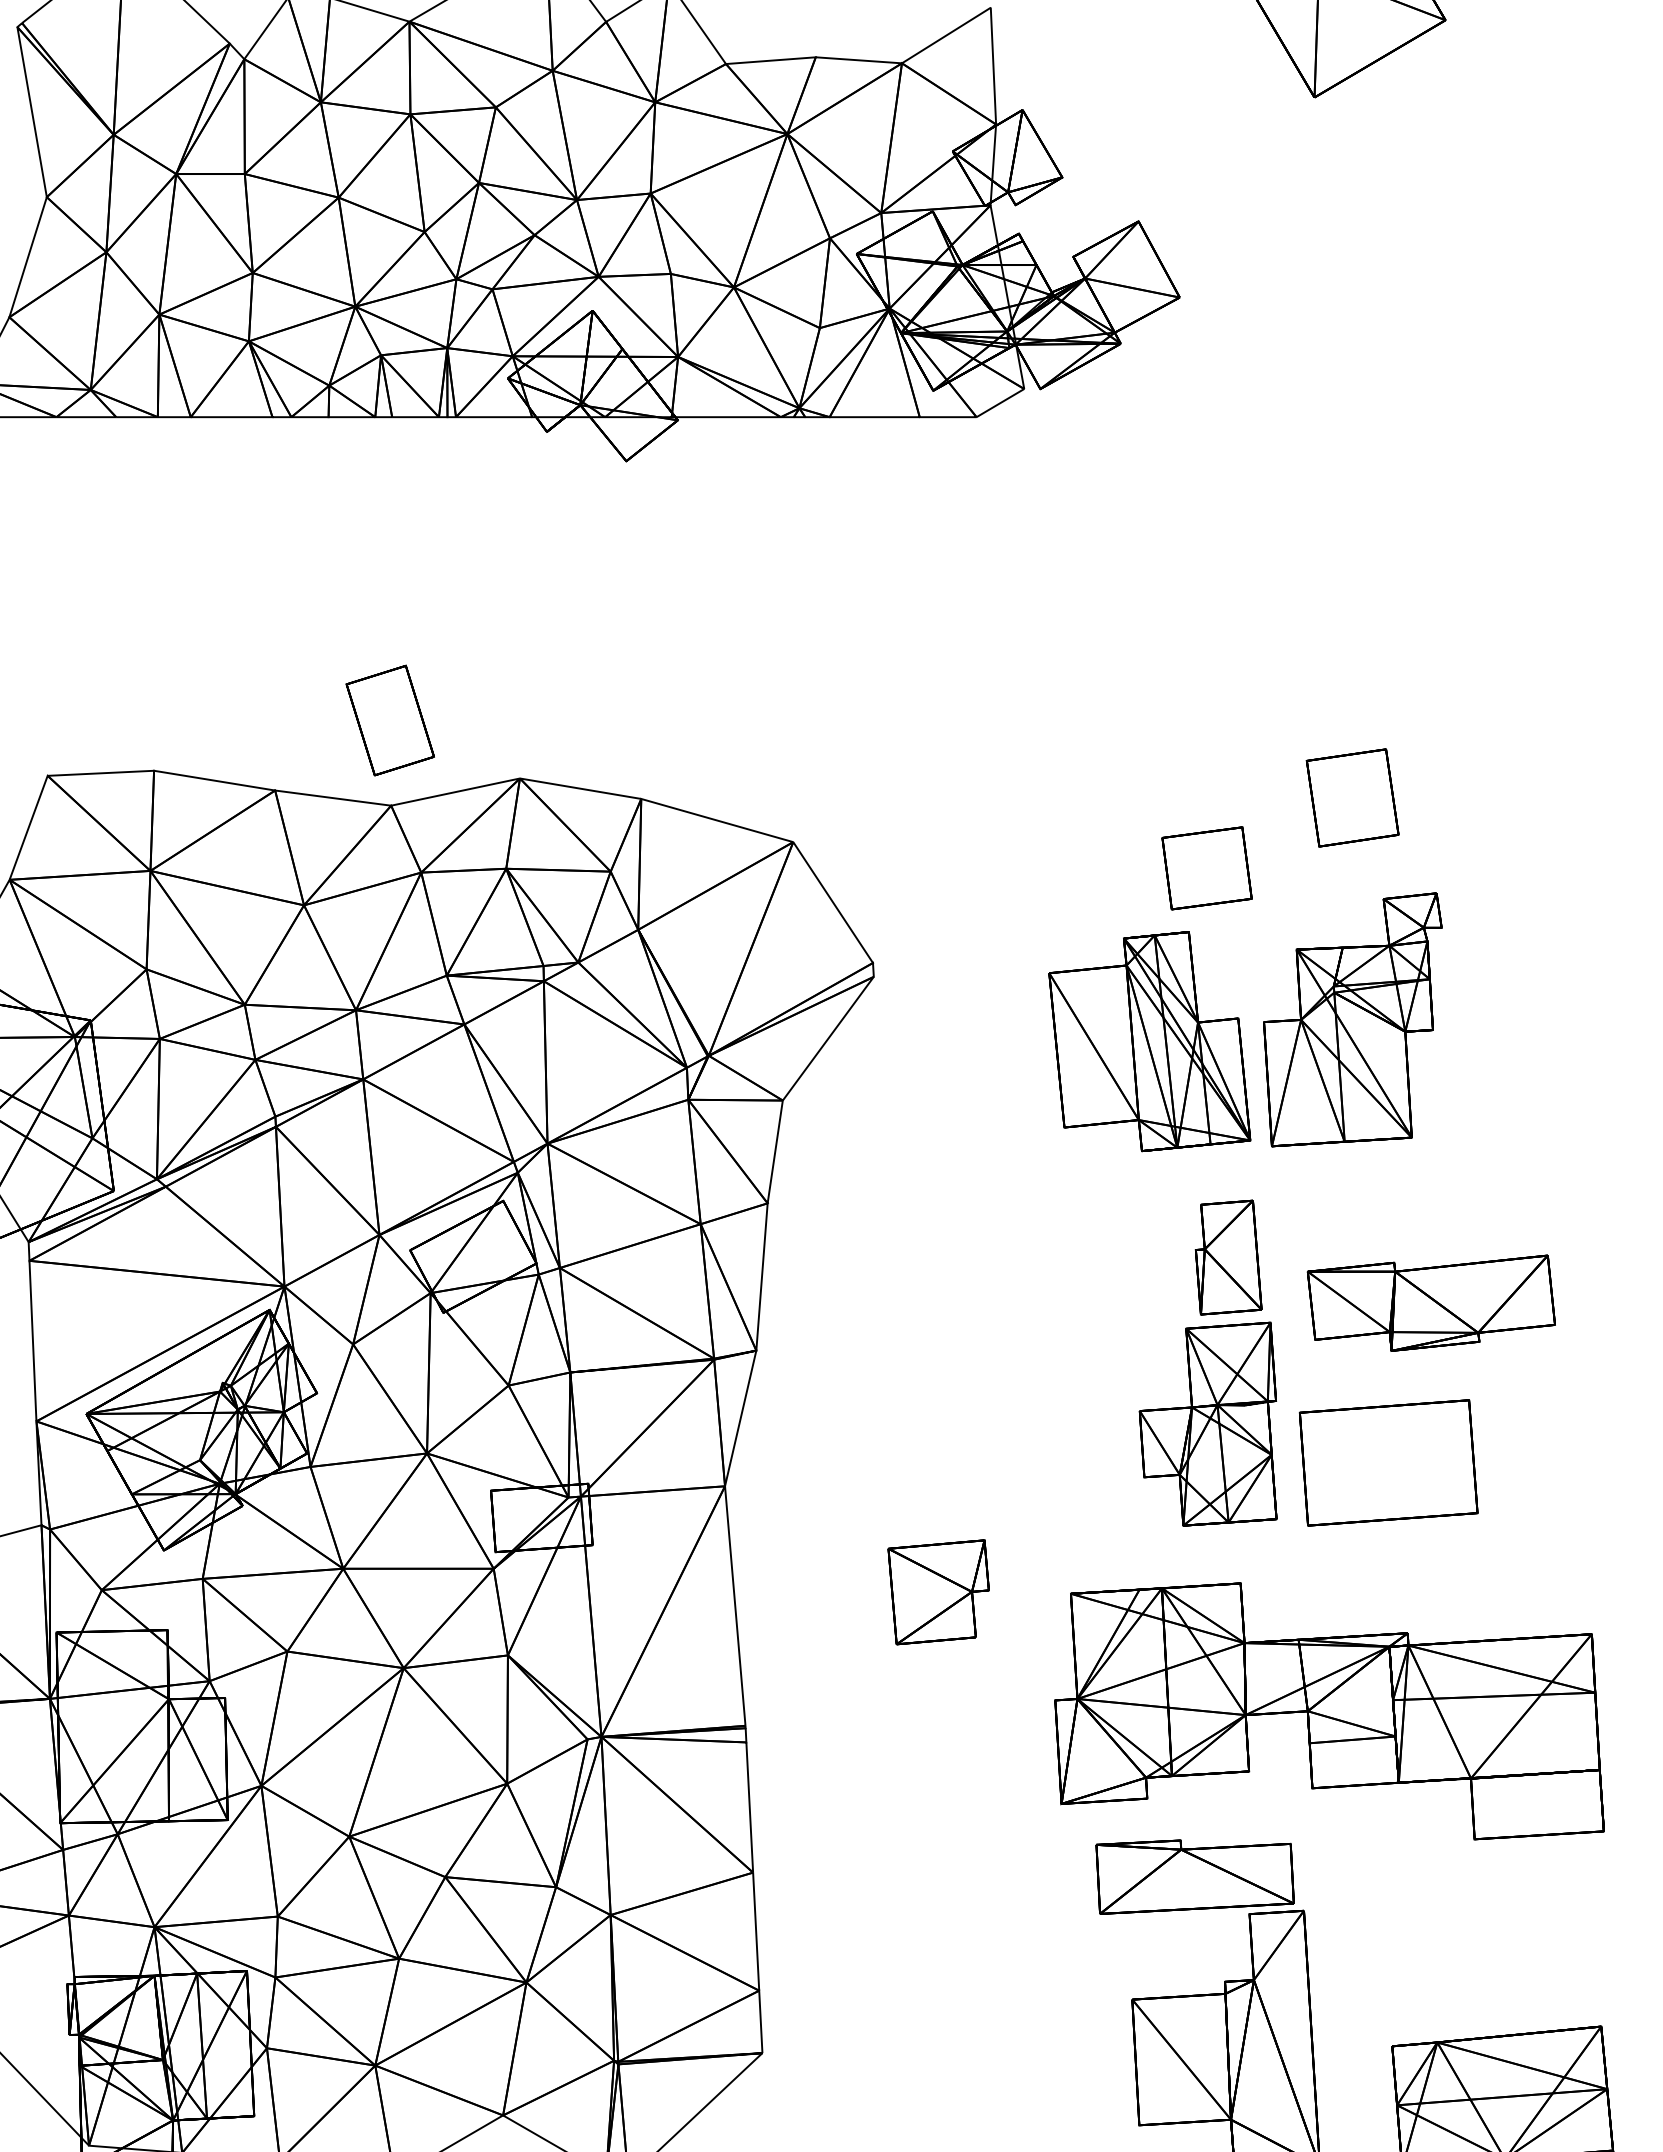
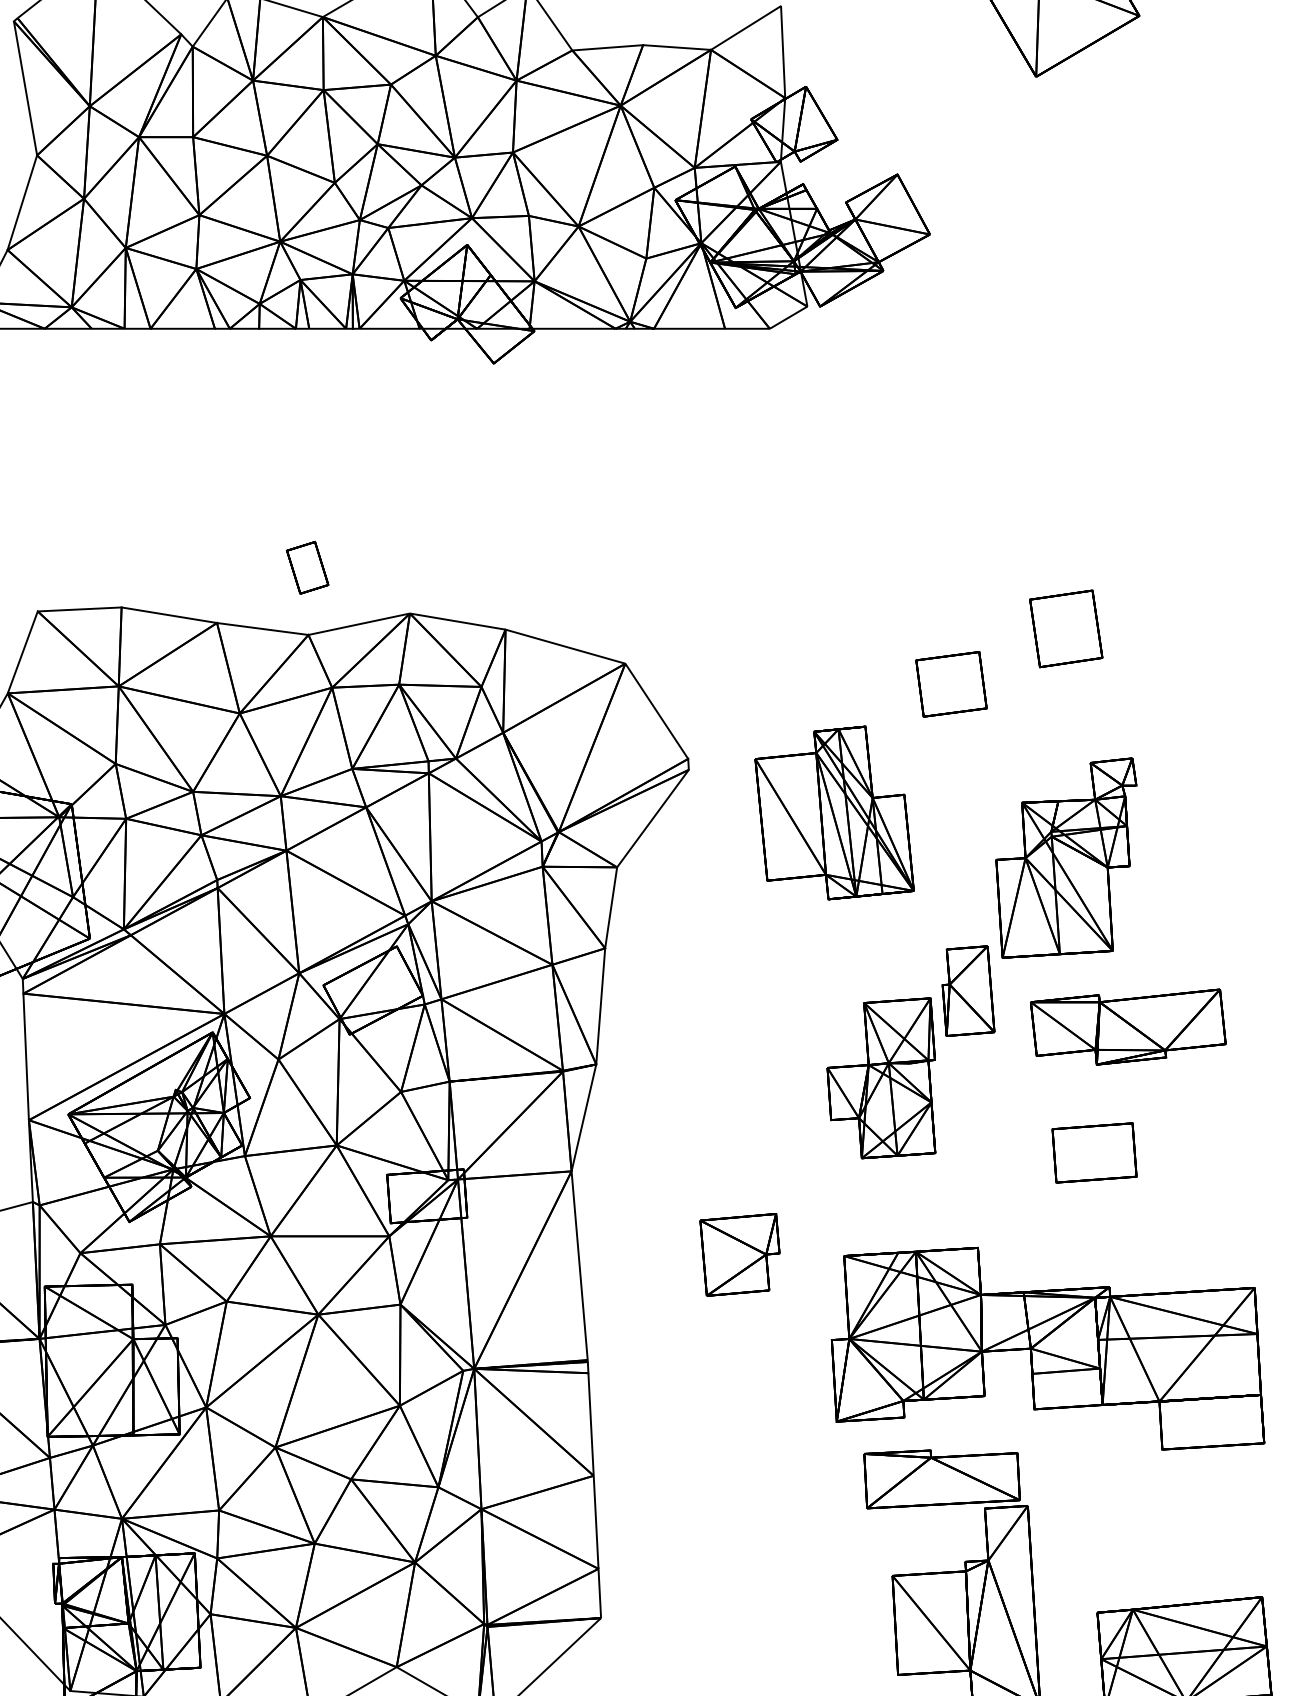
part: (389, 720) -> (307, 567), size x0.6
part: (1352, 1019) -> (1066, 857), moved
part: (1149, 1041) -> (834, 812), moved
part: (1207, 1423) -> (880, 1077), moved
part: (1388, 1462) -> (1094, 1152), size x0.6

